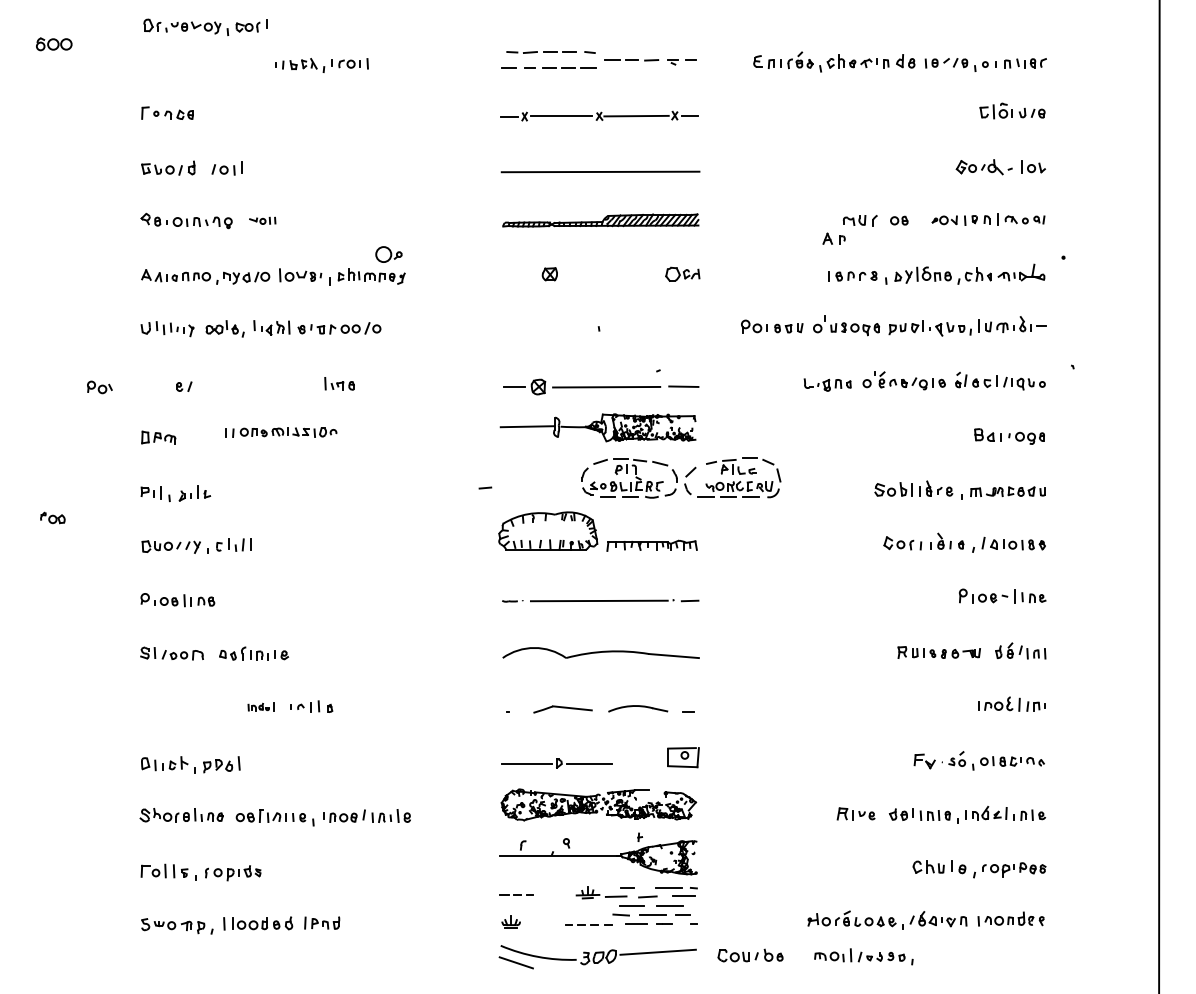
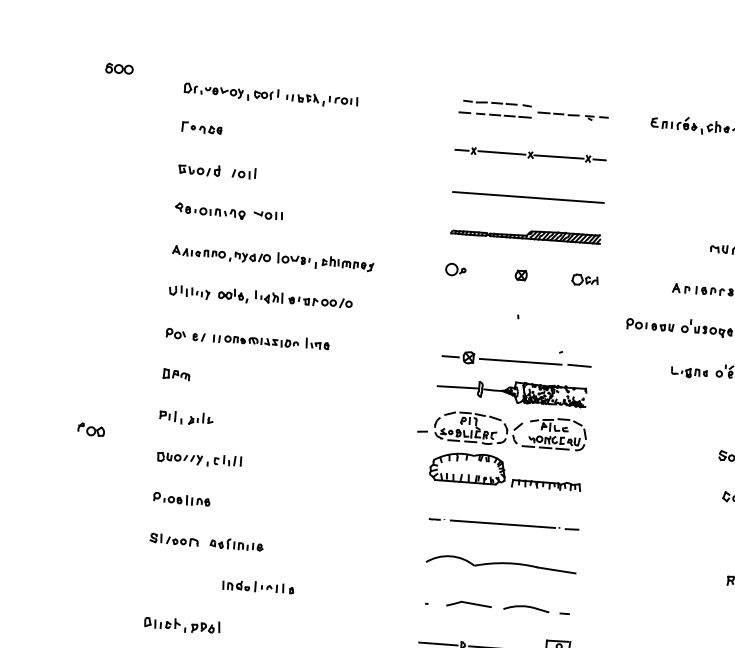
part: (205, 26) -> (231, 92), moved
part: (262, 220) -> (268, 215), size x1.43
part: (833, 238) -> (680, 288), moved
part: (388, 254) -> (455, 269), moved
part: (549, 274) -> (520, 275), moved
part: (99, 387) -> (175, 333), moved
part: (281, 432) -> (256, 341), moved
part: (681, 477) -> (510, 430), moved
part: (52, 517) -> (91, 429), size x1.43
part: (260, 706) -> (238, 585), size x1.67

